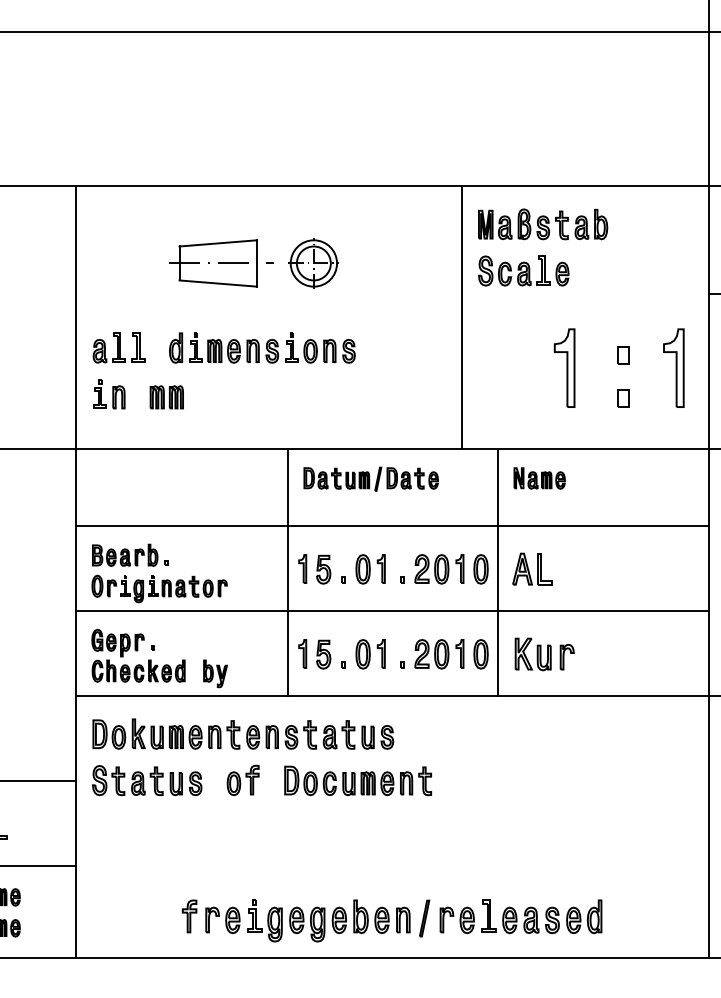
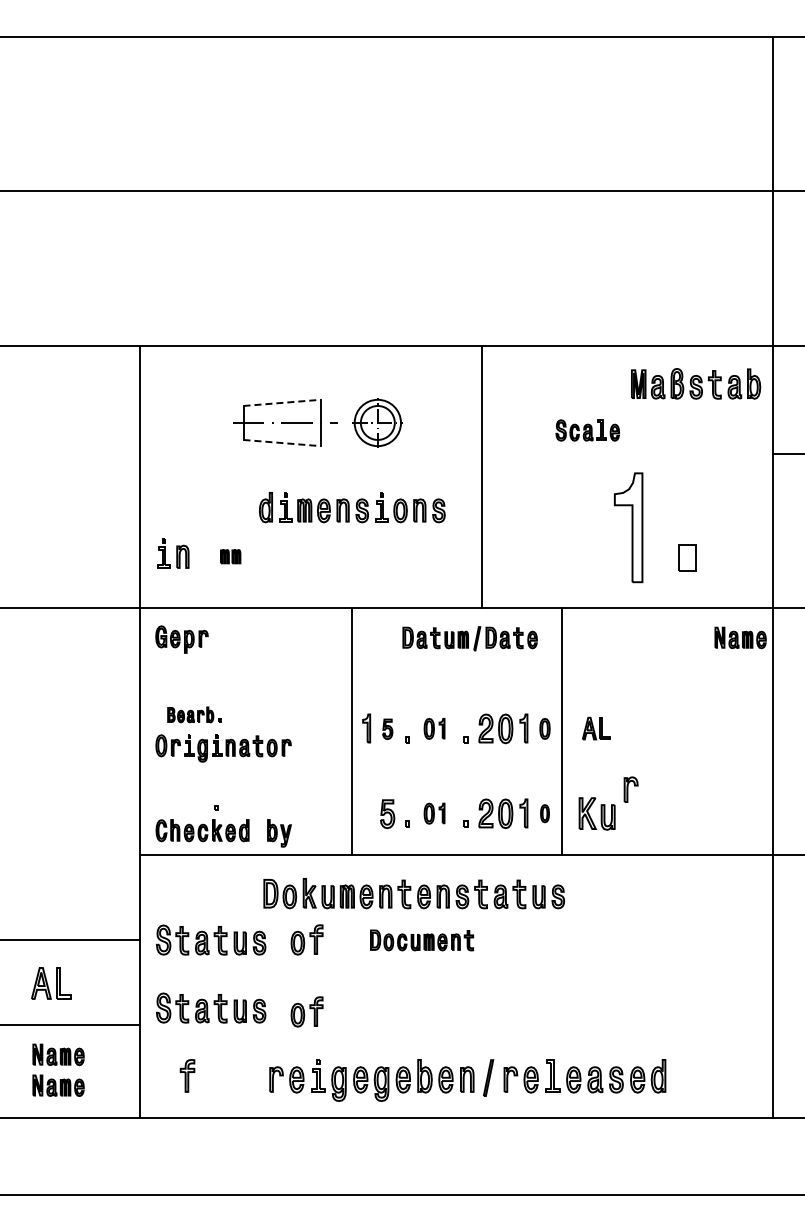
part: (543, 224) -> (696, 383), moved
line: (218, 243) -> (282, 402), solid -> dashed
part: (523, 271) -> (587, 430), size x0.7
line: (218, 284) -> (282, 443), solid -> dashed
line: (462, 317) -> (482, 476), moved
part: (118, 348) -> (182, 507), removed
part: (262, 348) -> (352, 507), moved
part: (623, 355) -> (687, 514), removed
part: (564, 368) -> (628, 527), size x1.4
part: (673, 368) -> (737, 527), removed
part: (166, 397) -> (230, 556), size x0.6
part: (623, 399) -> (687, 558), size x1.6
part: (539, 478) -> (740, 637), moved
part: (370, 479) -> (469, 638), moved
line: (392, 526) -> (456, 685), removed
part: (130, 555) -> (194, 714), size x0.7
part: (370, 569) -> (434, 728), size x0.7
part: (480, 569) -> (544, 728), size x0.7
part: (532, 569) -> (596, 728), size x0.7
part: (323, 570) -> (387, 729), size x0.7
line: (392, 611) -> (456, 770), removed
part: (117, 643) -> (181, 639), moved
part: (302, 654) -> (366, 813), removed
part: (370, 654) -> (434, 813), size x0.7
part: (480, 654) -> (544, 813), size x0.6
part: (566, 657) -> (630, 789), moved
part: (243, 734) -> (414, 893), moved
part: (357, 781) -> (421, 940), size x0.7
part: (147, 848) -> (211, 1007), added
part: (242, 852) -> (306, 1011), added
part: (189, 916) -> (187, 1075), moved

